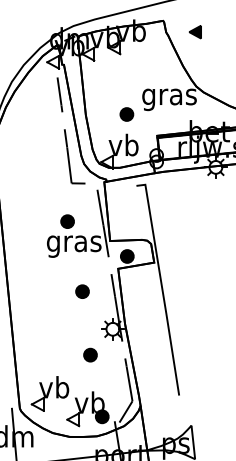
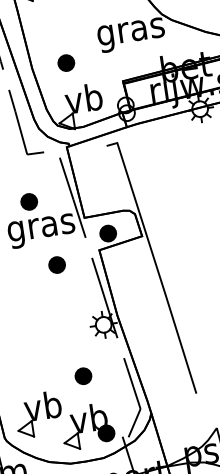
part: (126, 114) -> (65, 63), moved
part: (82, 291) -> (57, 264), moved
part: (90, 354) -> (83, 375), moved

